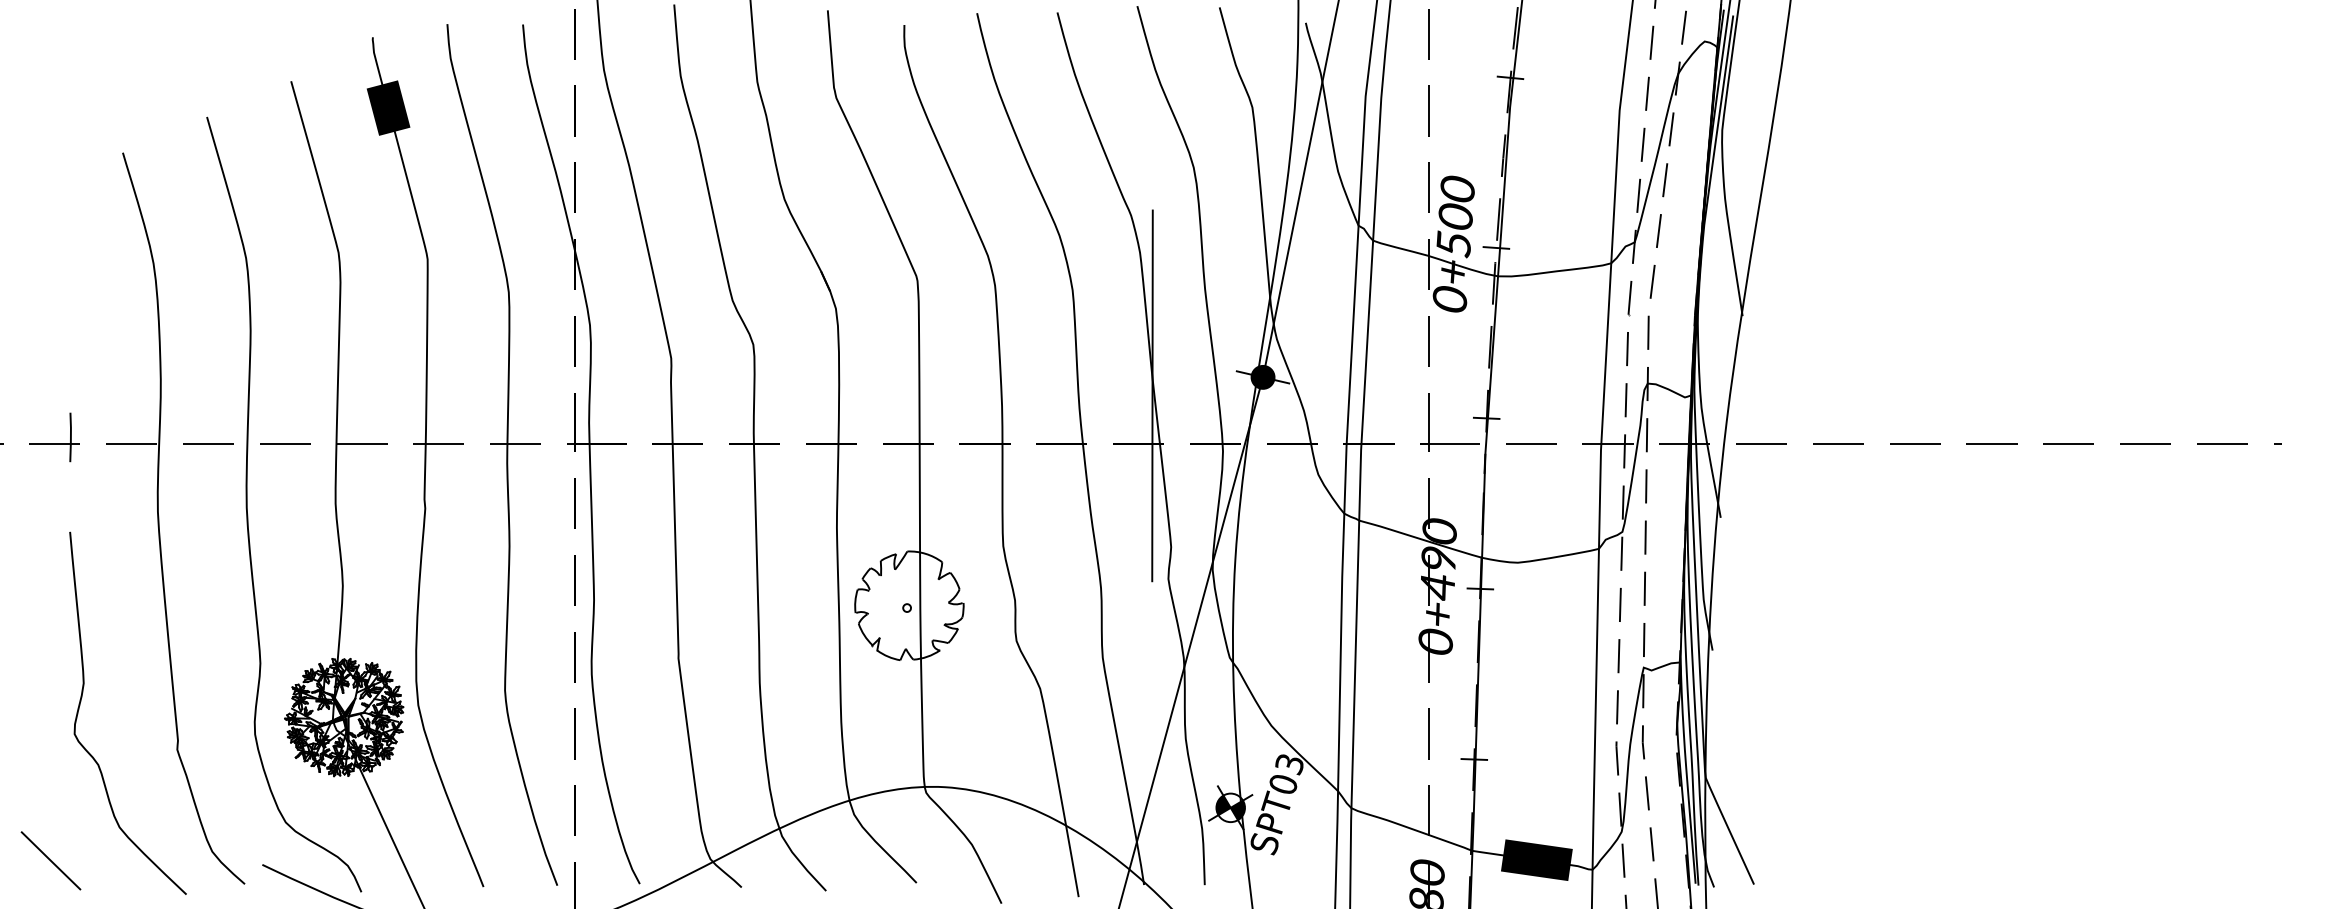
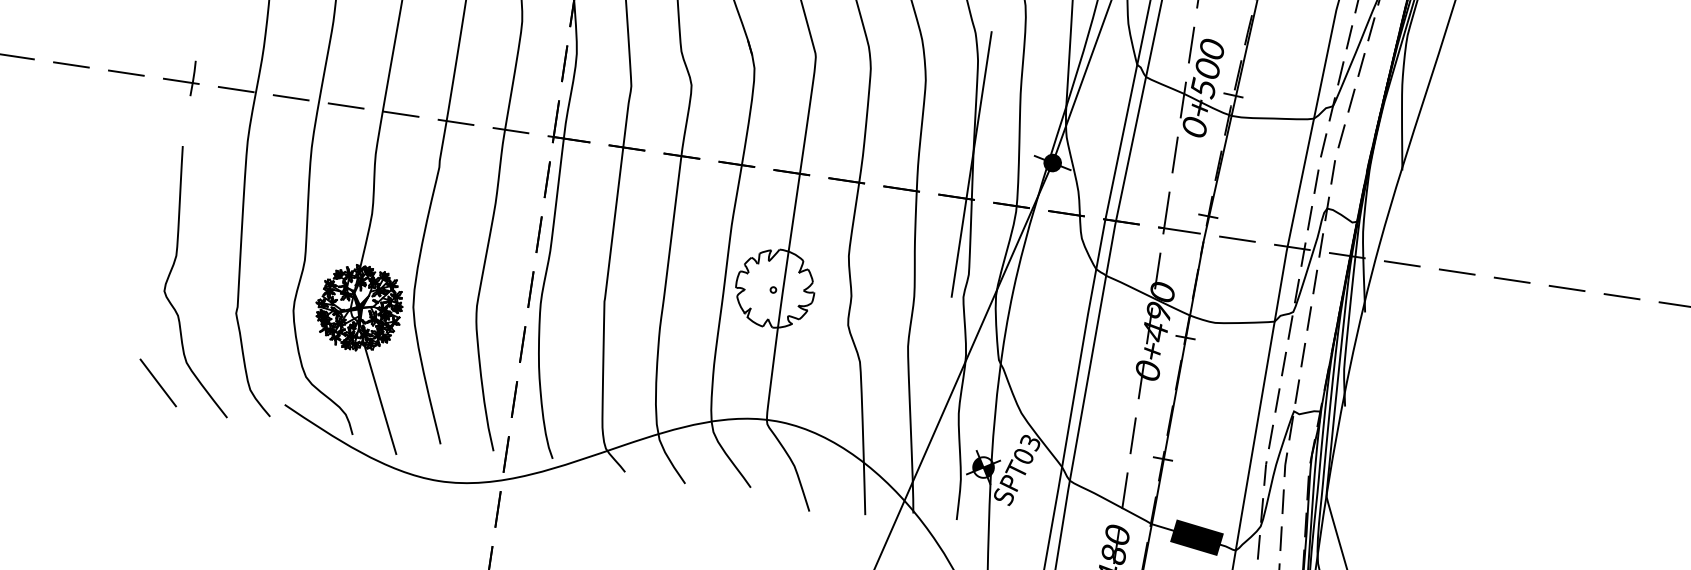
line: (50, 860) -> (157, 382), moved

